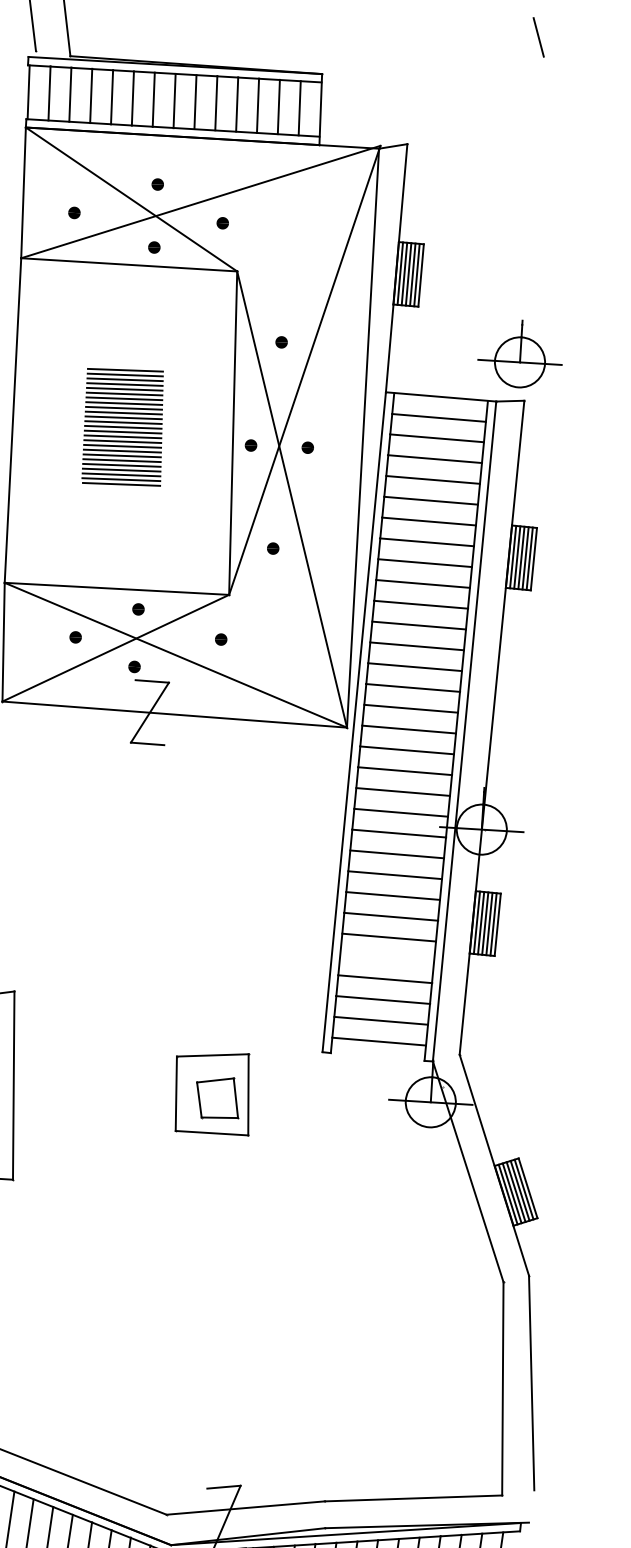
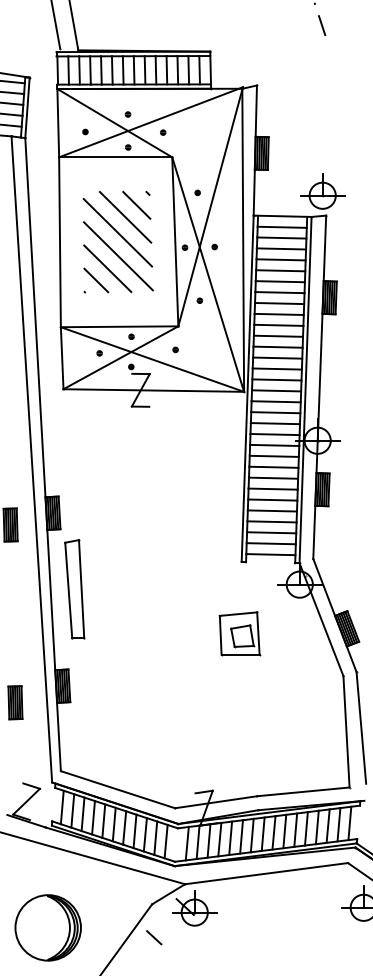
part: (122, 425) -> (117, 241), size x1.67
line: (385, 957) -> (271, 510), added
part: (212, 1092) -> (239, 633), moved

